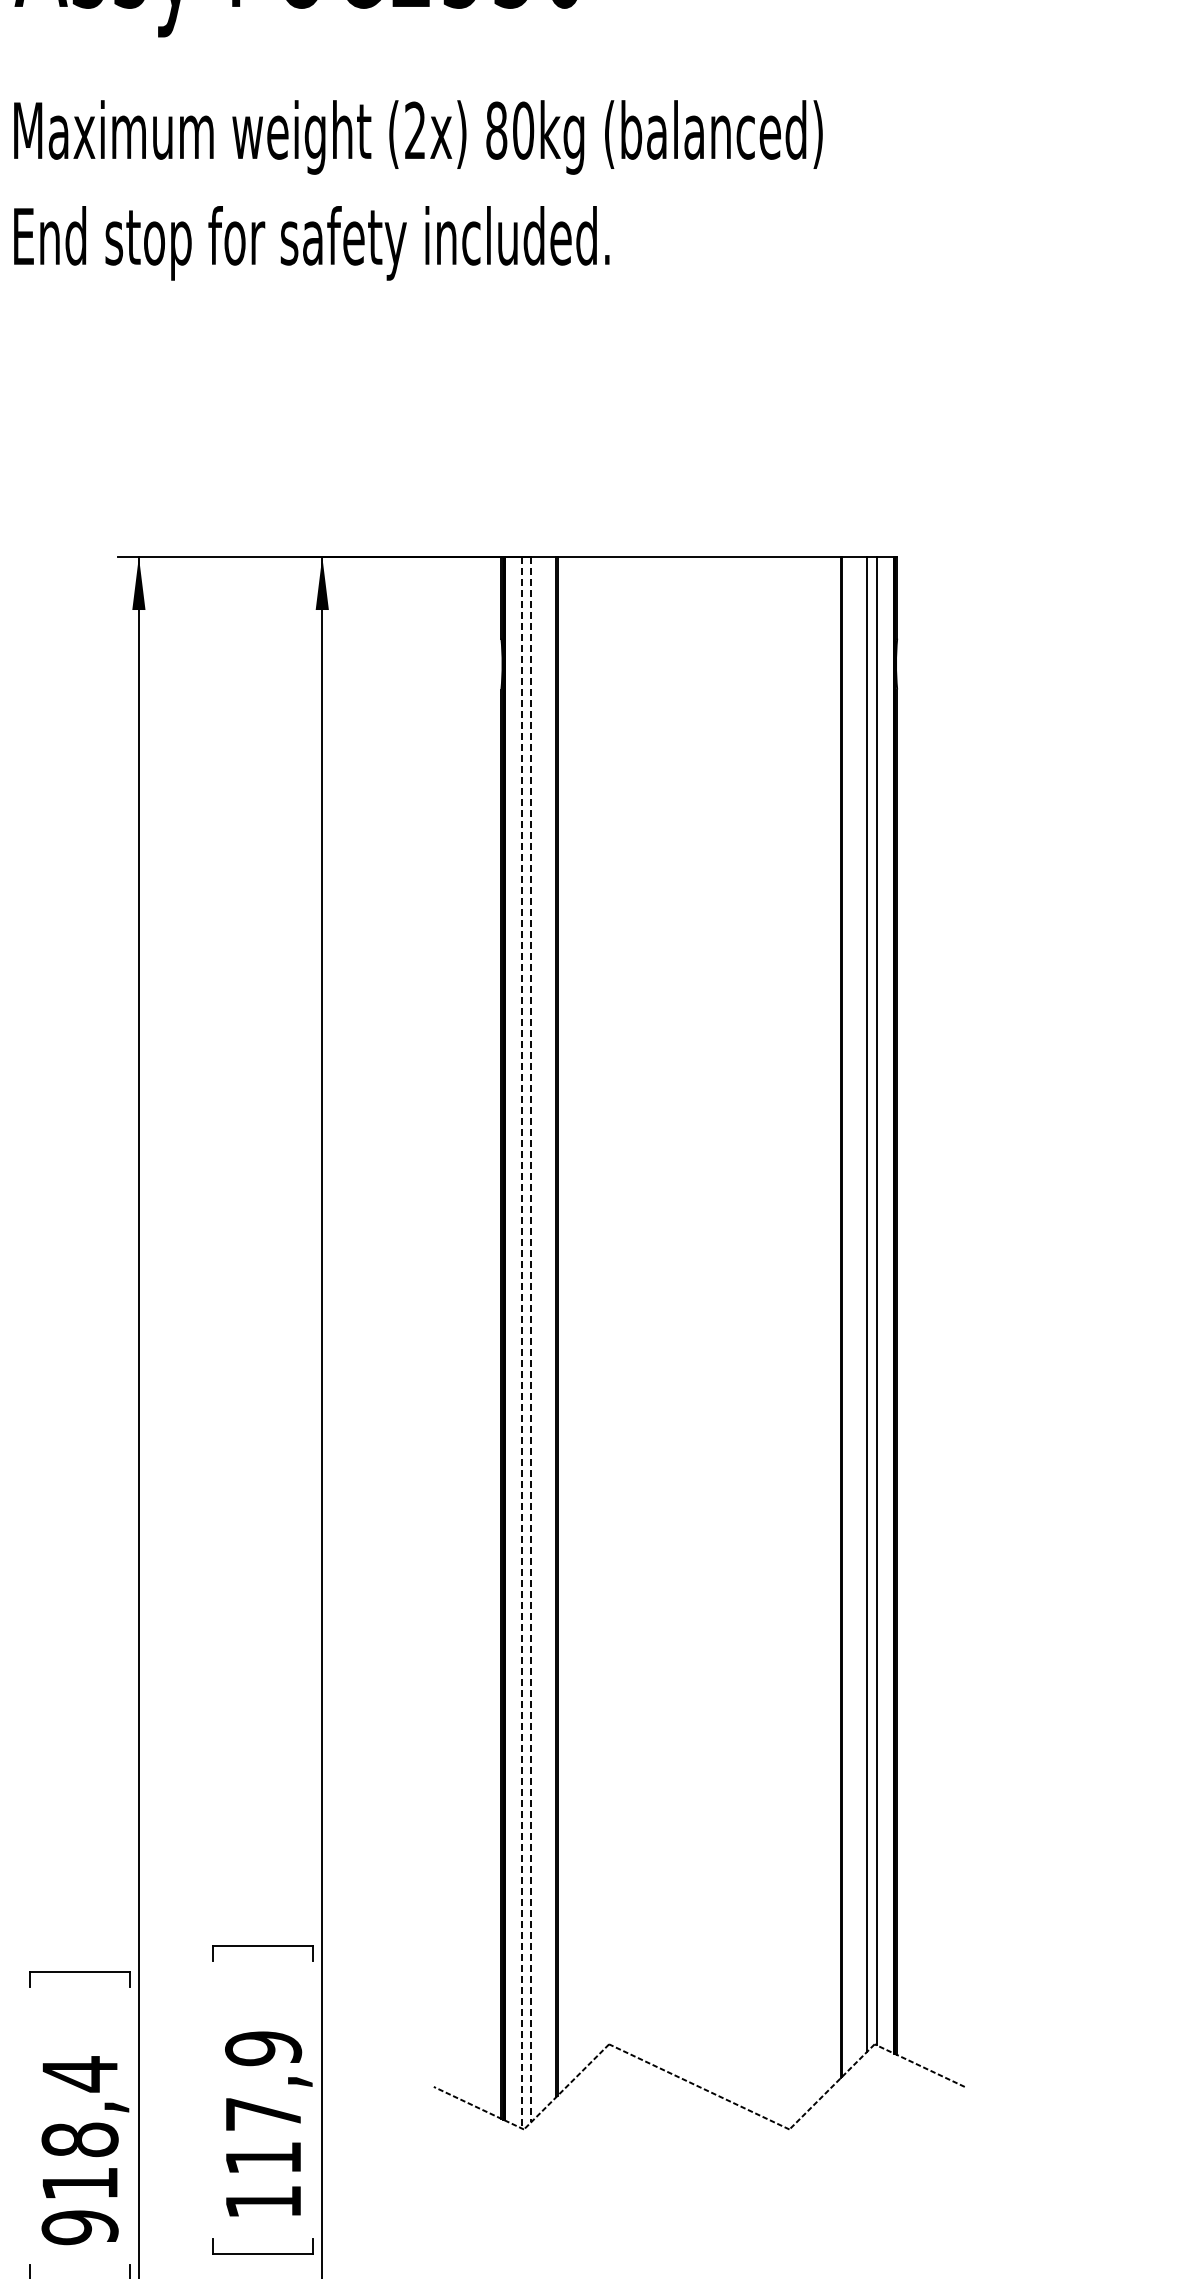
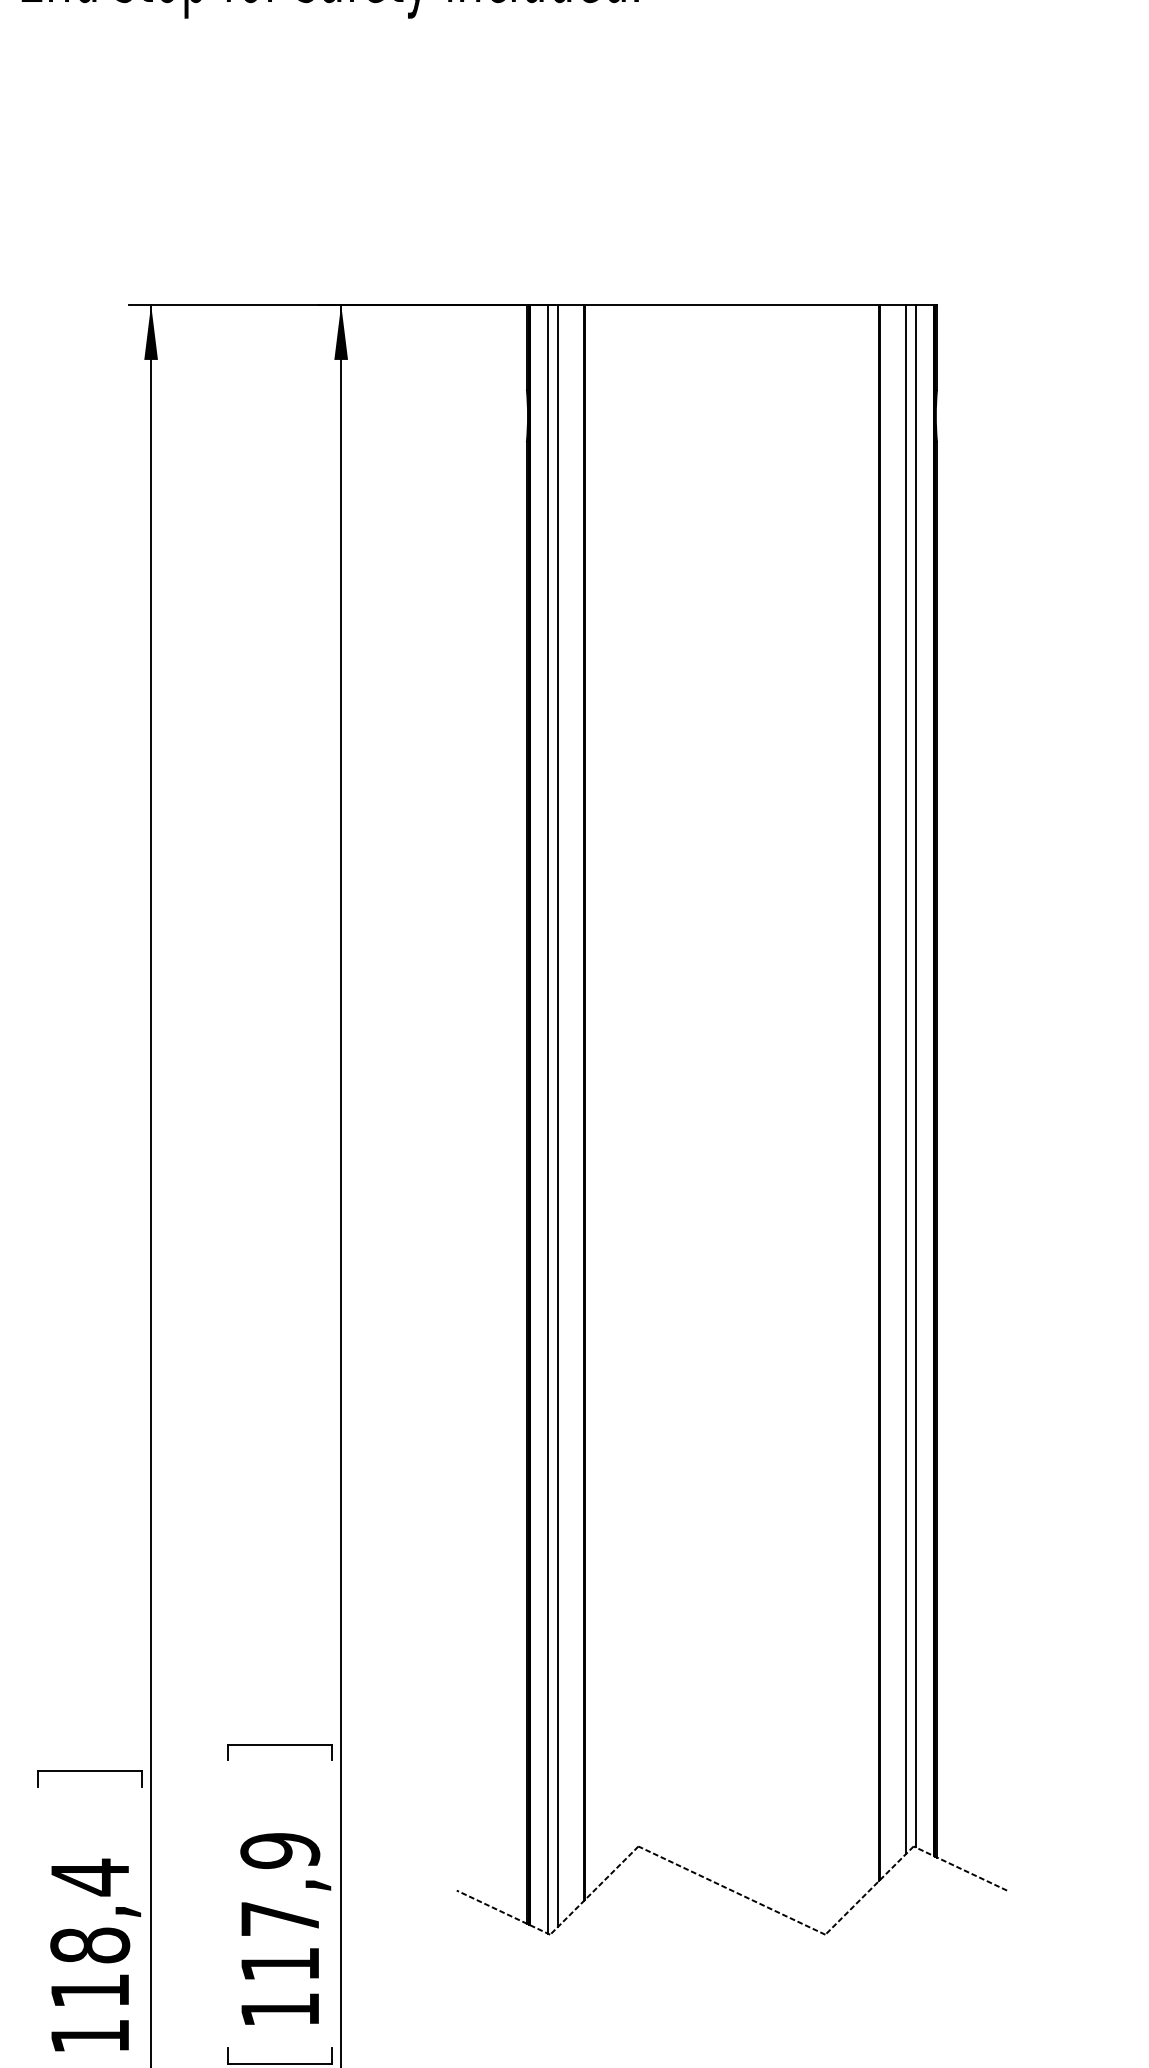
line: (531, 1339) -> (558, 1115), dashed -> solid
line: (522, 1342) -> (548, 1119), dashed -> solid
text: (79, 2227) -> (89, 2036), 918,4 -> 118,4

